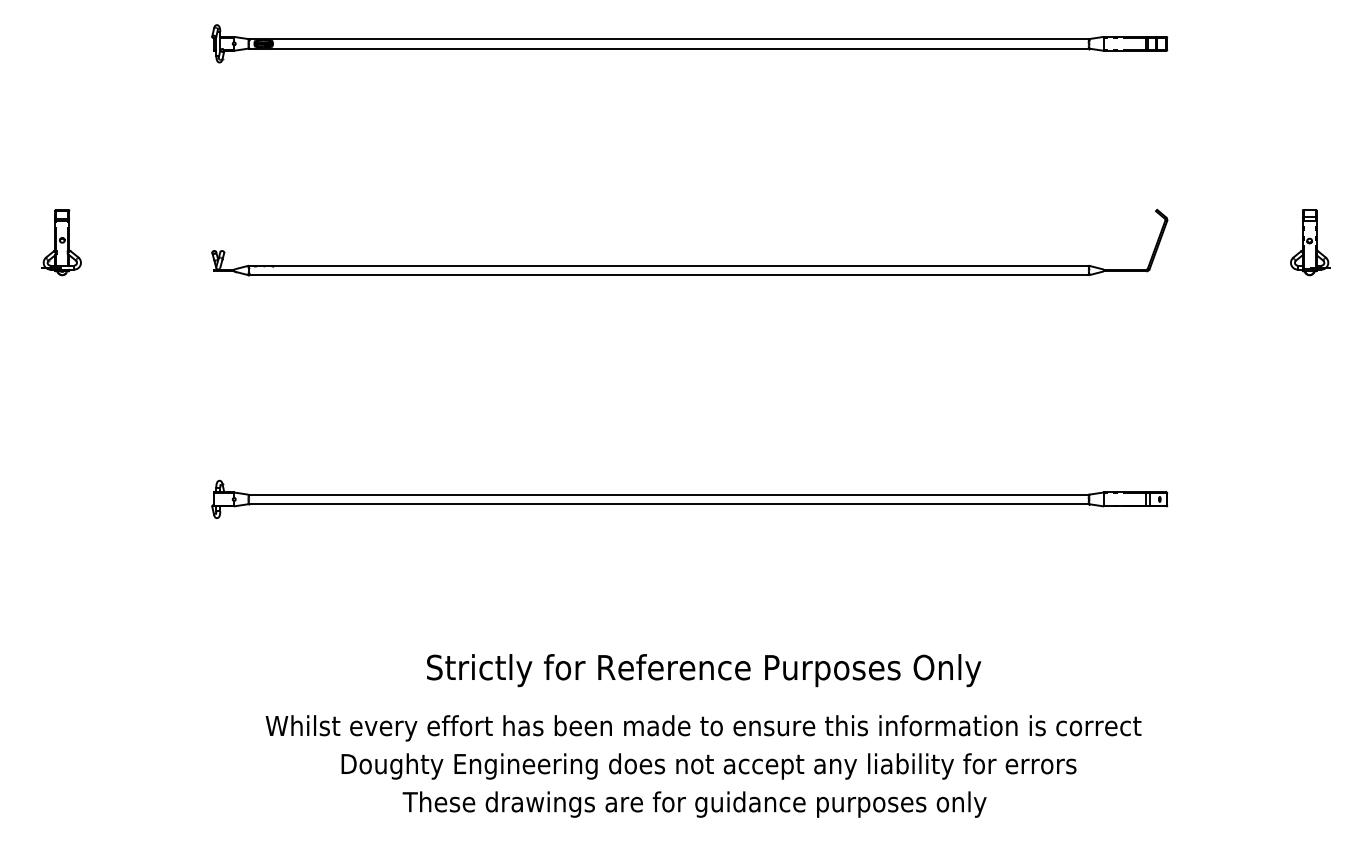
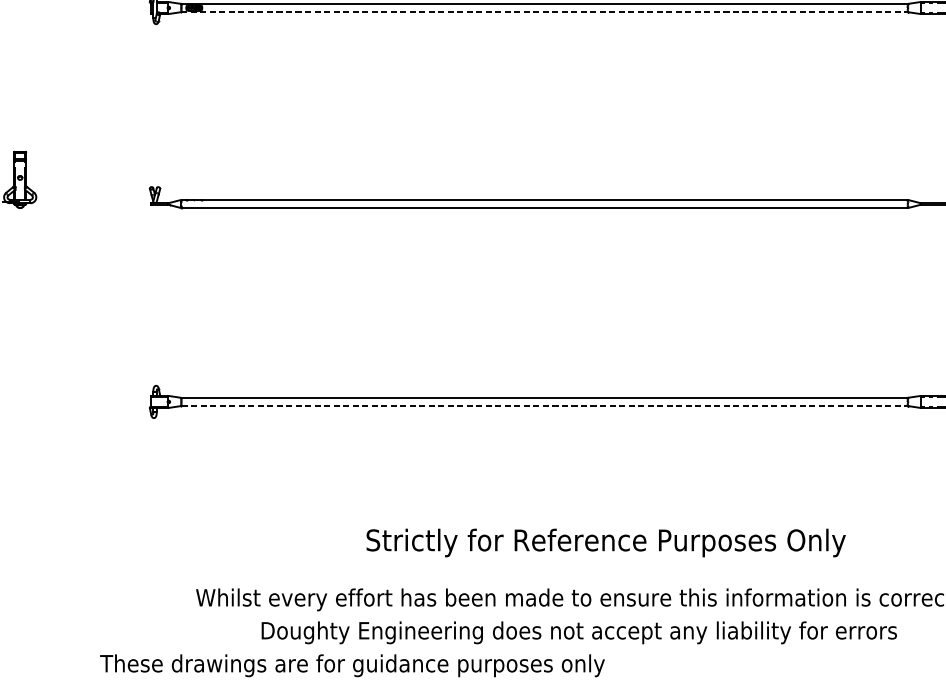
line: (669, 48) -> (545, 12), solid -> dashed
line: (668, 504) -> (544, 406), solid -> dashed
text: (704, 670) -> (606, 542), moved
text: (694, 804) -> (352, 665), moved

